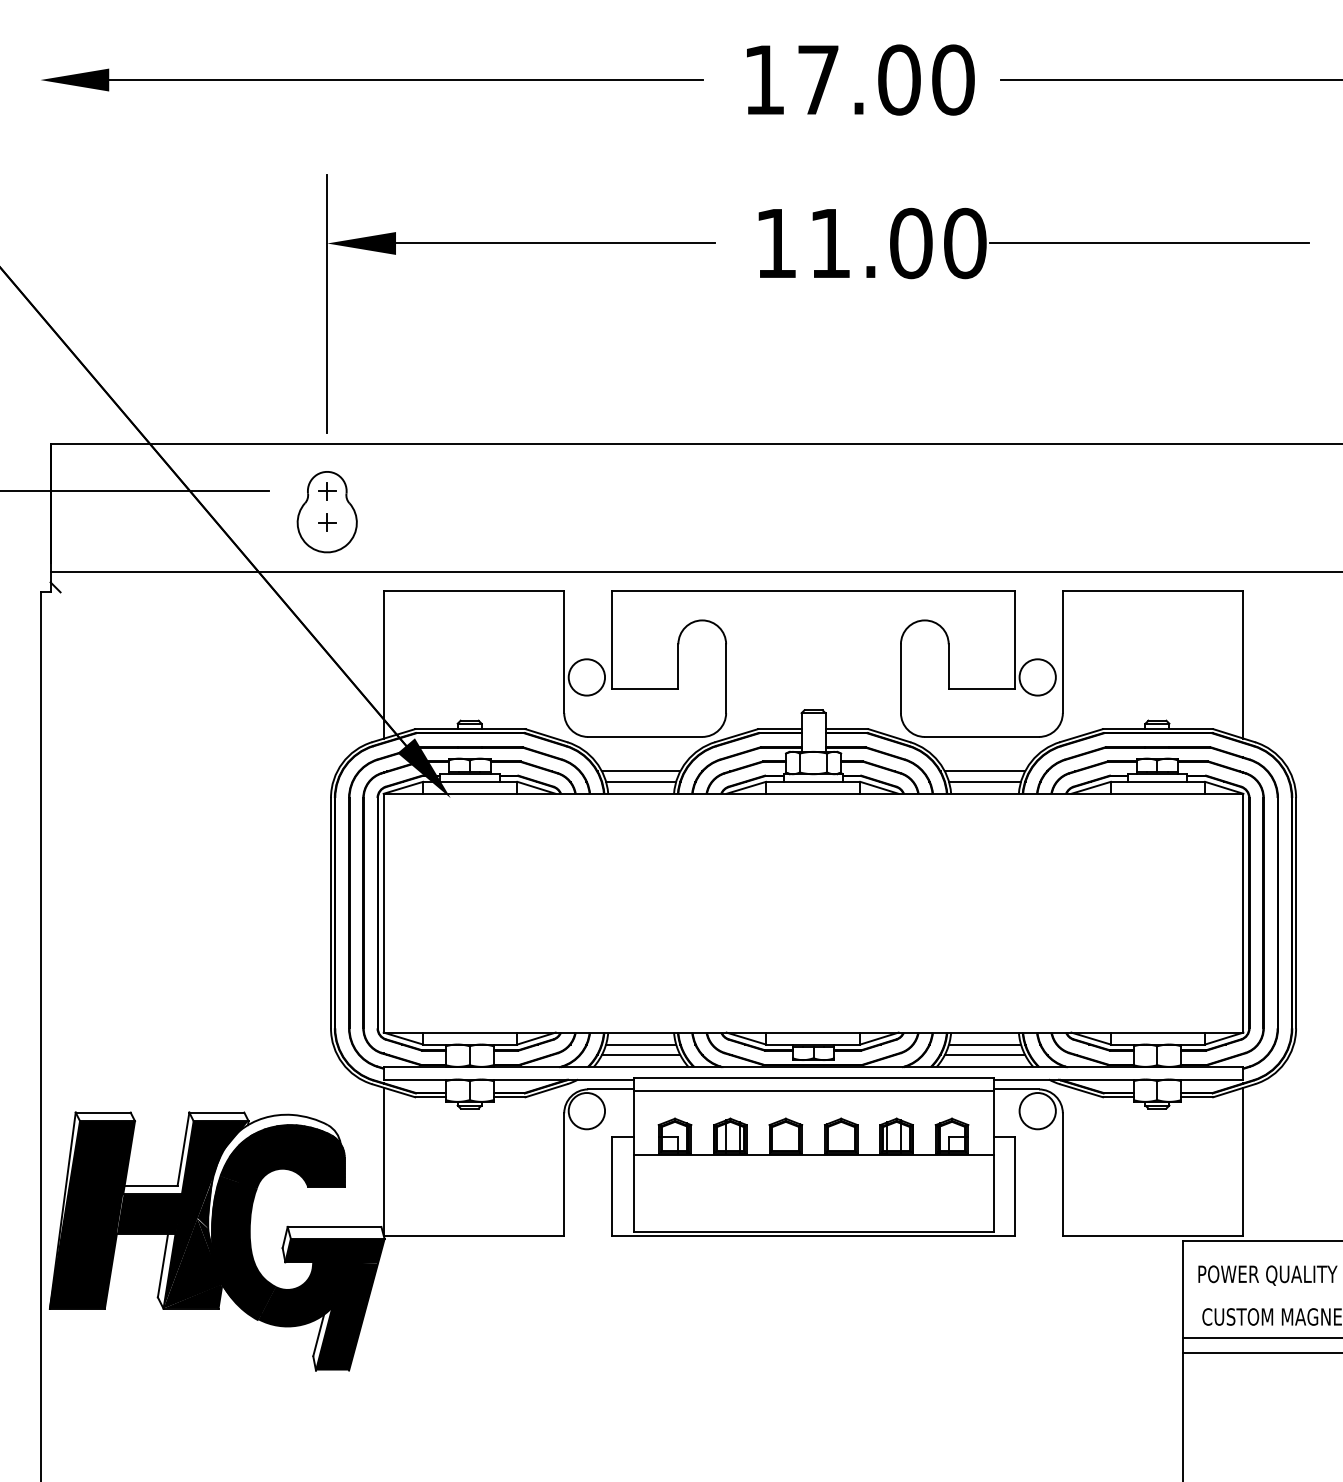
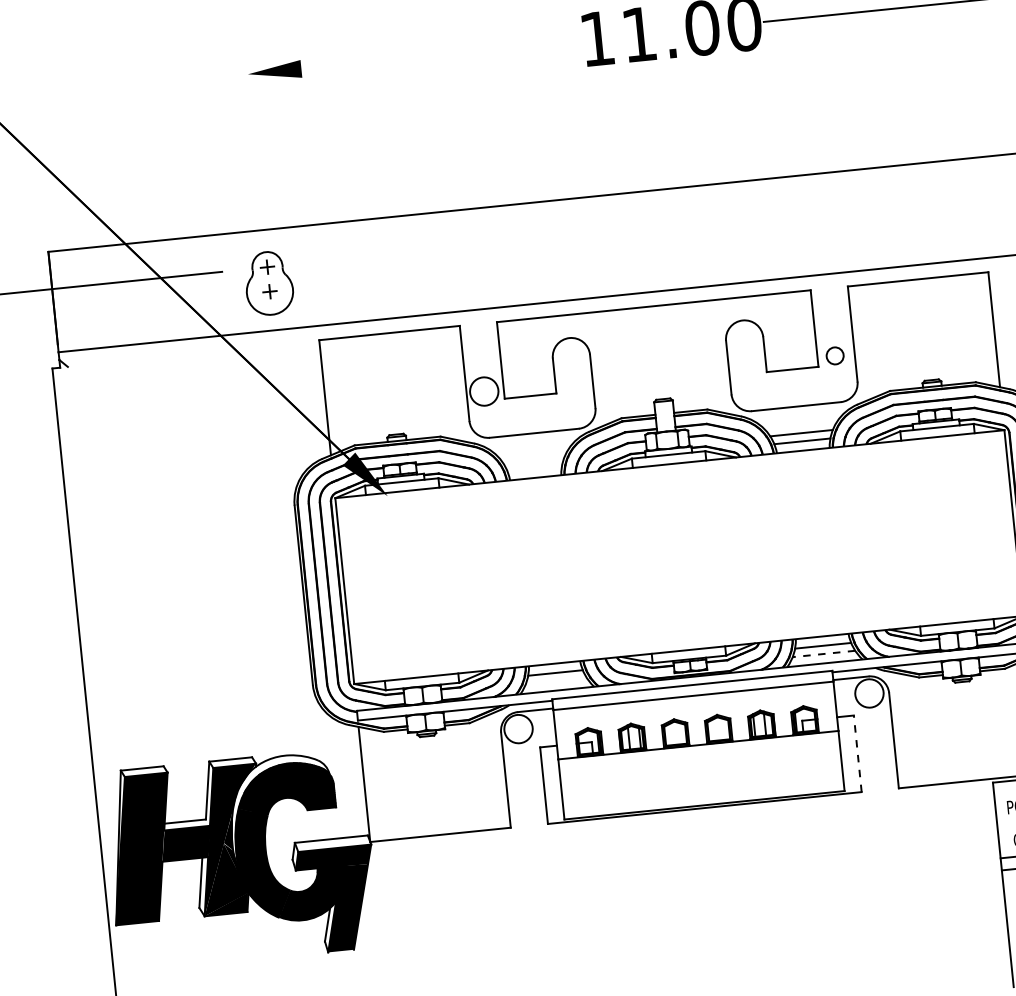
line: (555, 243) -> (425, 56), removed
line: (327, 303) -> (252, 121), removed
circle: (1037, 677) -> (834, 355), size x0.6
line: (640, 771) -> (533, 460), removed
line: (641, 781) -> (535, 468), removed
line: (640, 1055) -> (555, 681), removed
line: (984, 1055) -> (823, 654), solid -> dashed
line: (1015, 1185) -> (858, 753), solid -> dashed

